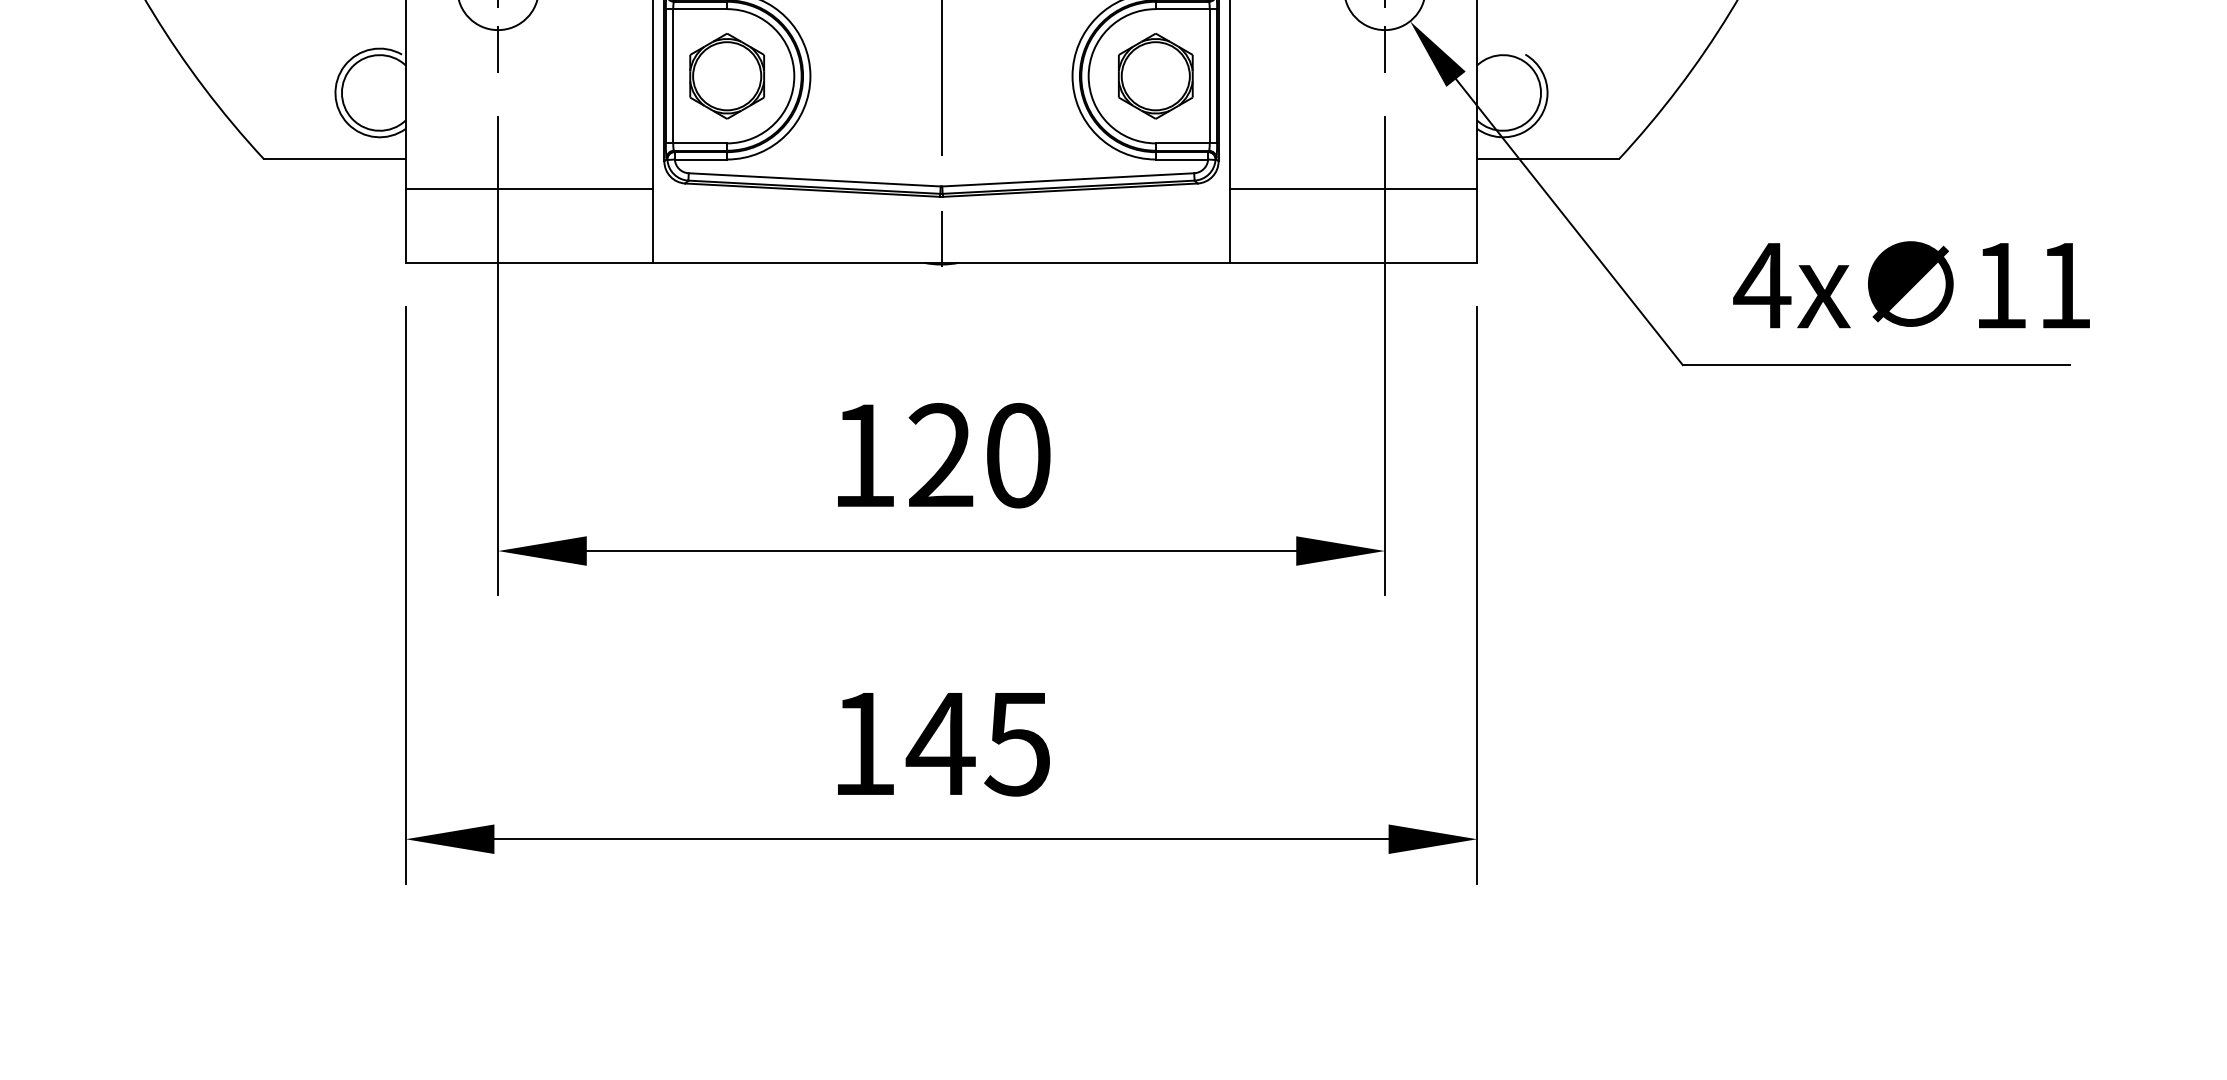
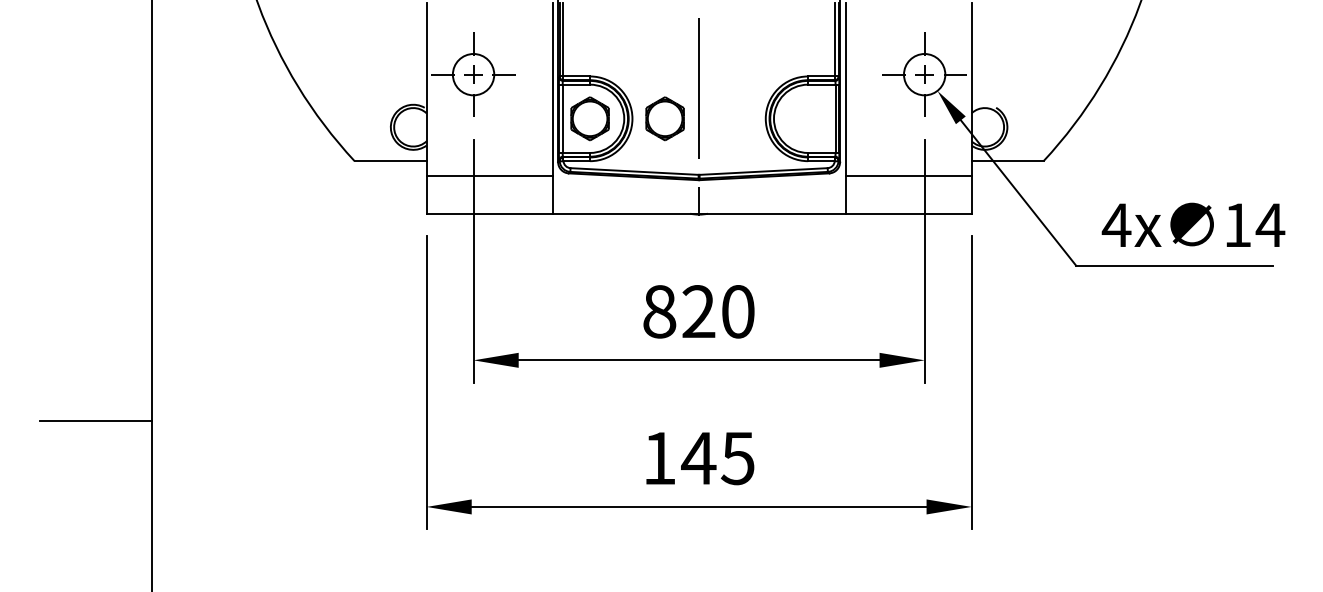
part: (1154, 75) -> (664, 118), moved
text: (2064, 284) -> (1270, 224), 11 -> 14
text: (863, 455) -> (659, 311), 120 -> 820

